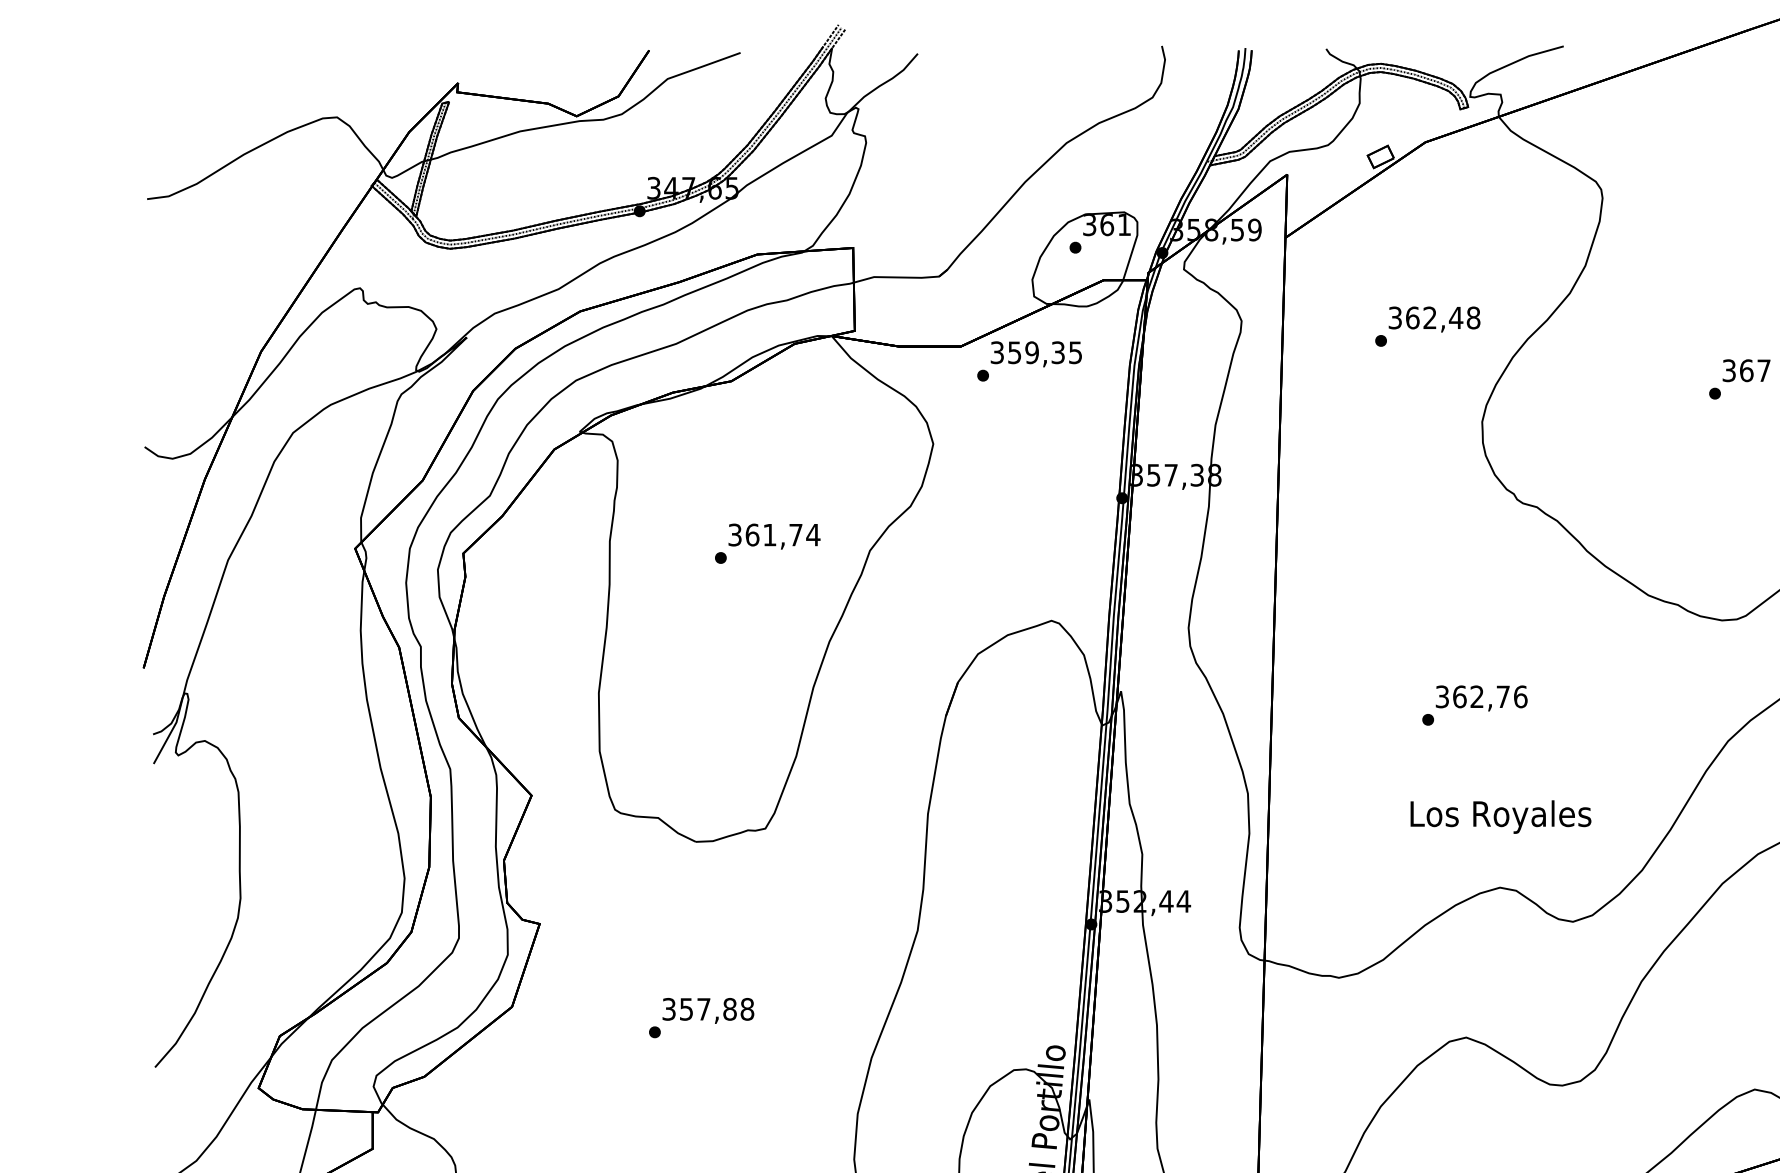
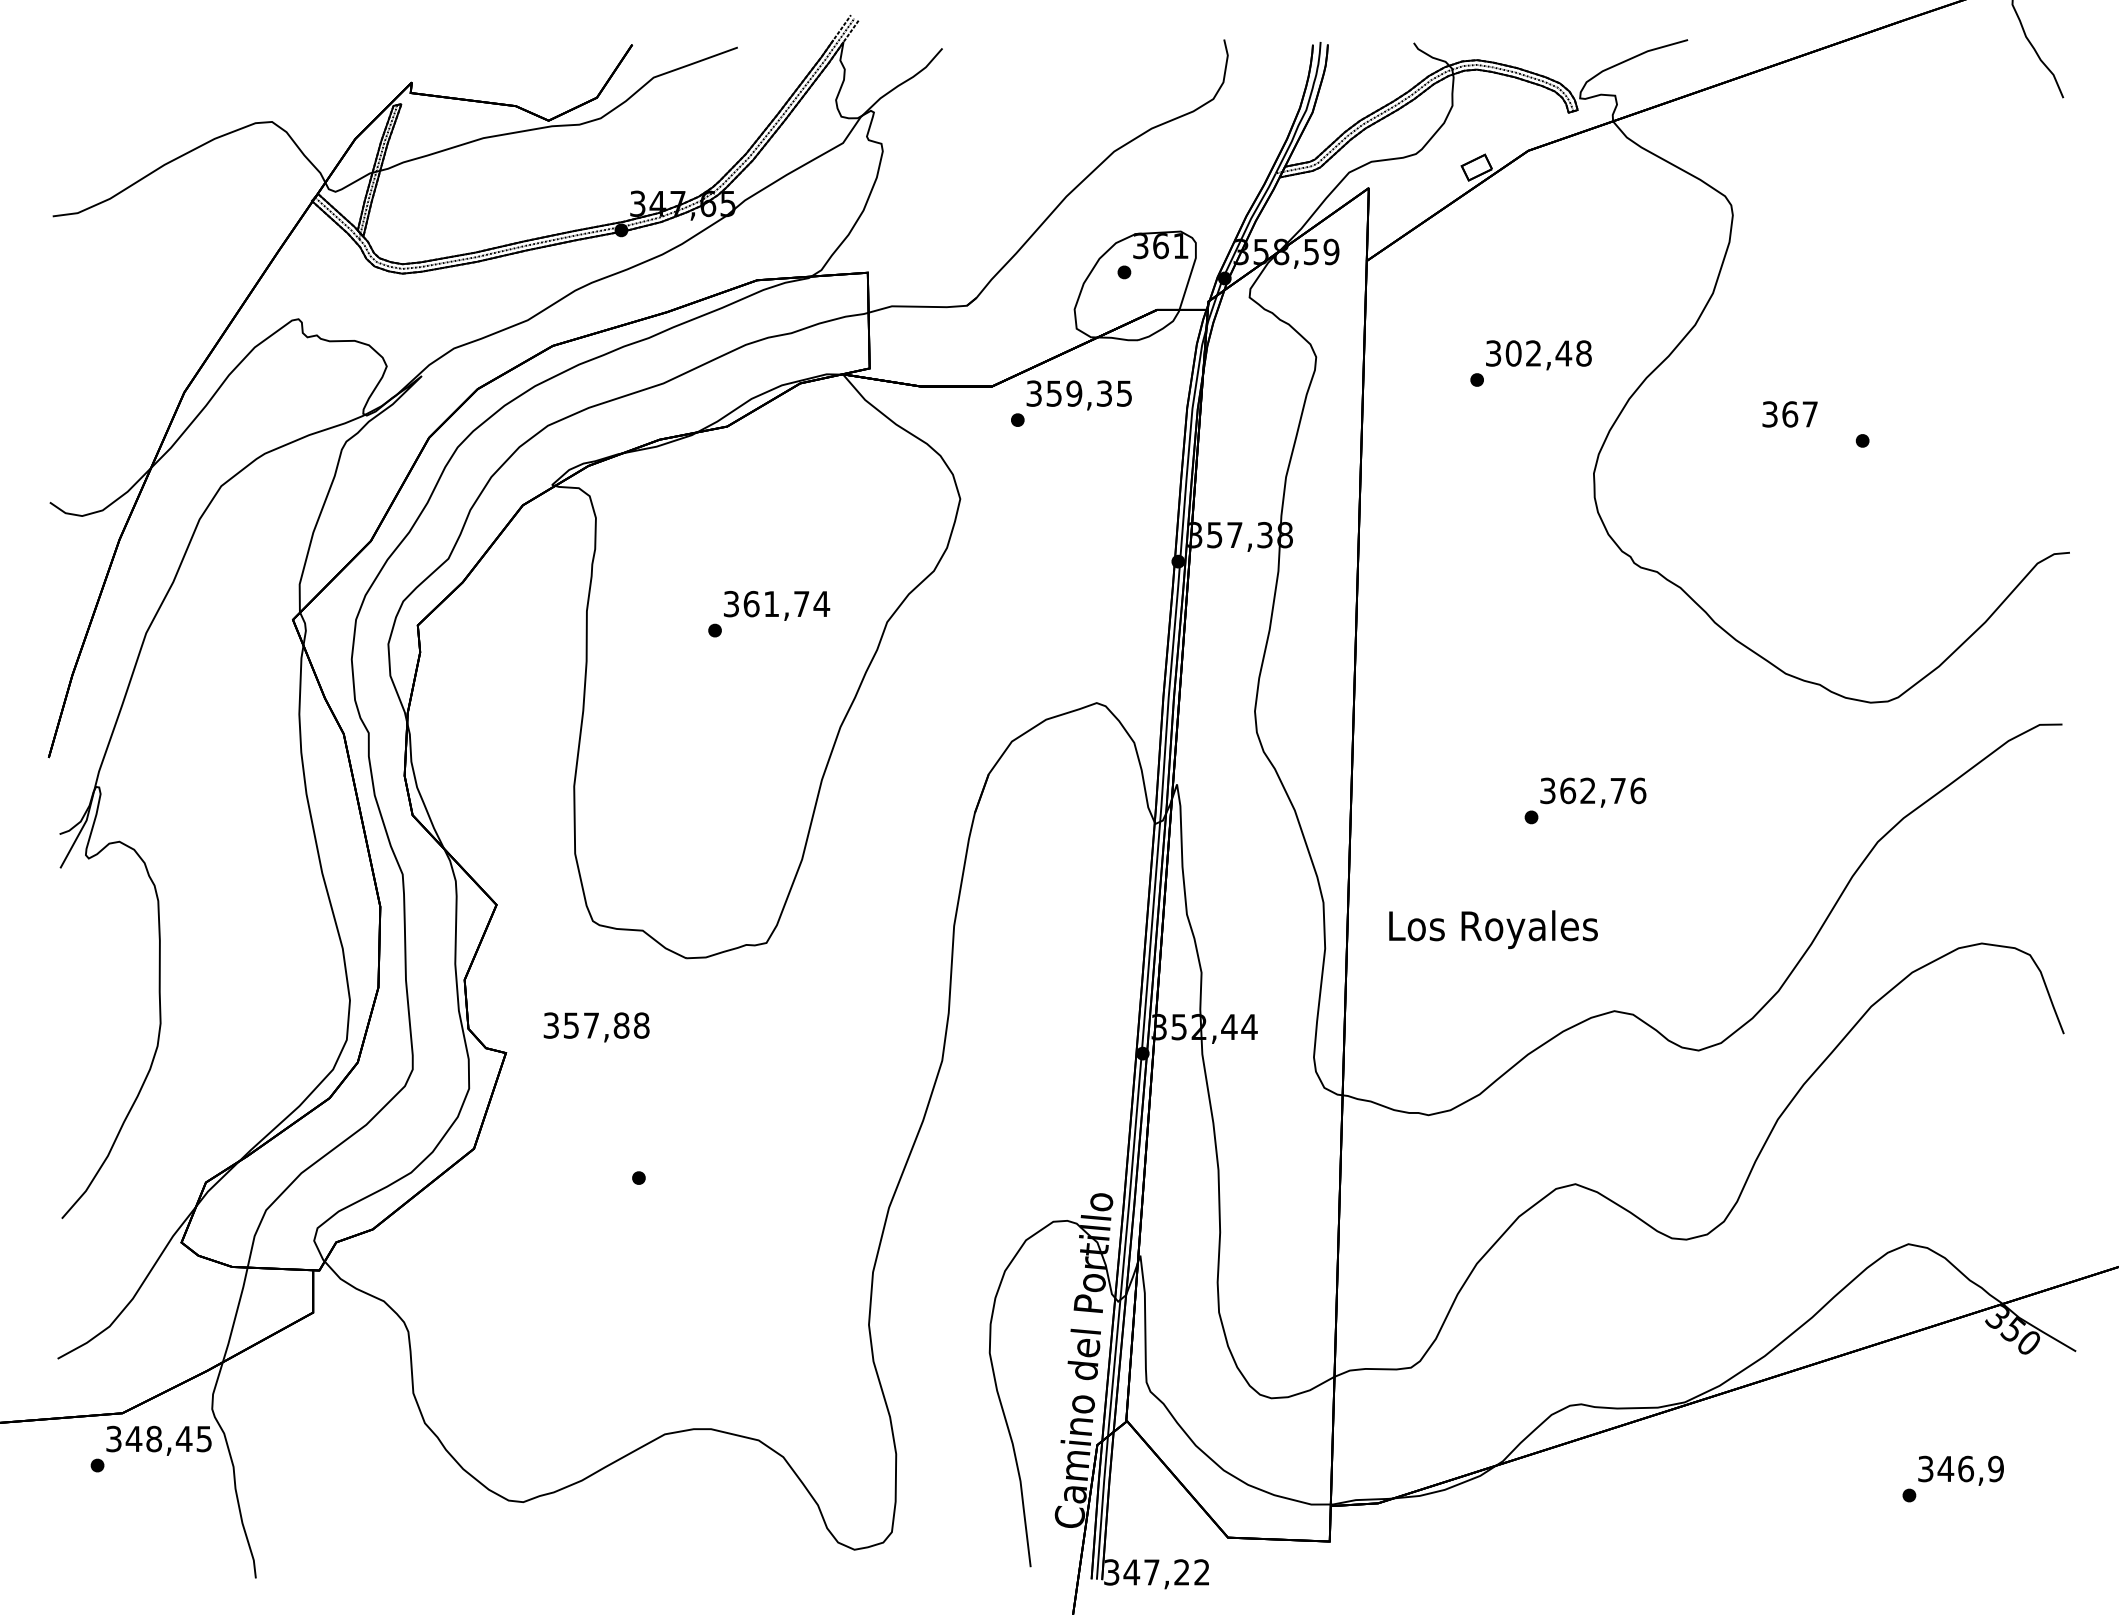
text: (1412, 317) -> (1513, 353), 362,48 -> 302,48
text: (1746, 370) -> (1789, 414), moved
text: (1500, 816) -> (1493, 929), moved
text: (708, 1010) -> (596, 1027), moved

